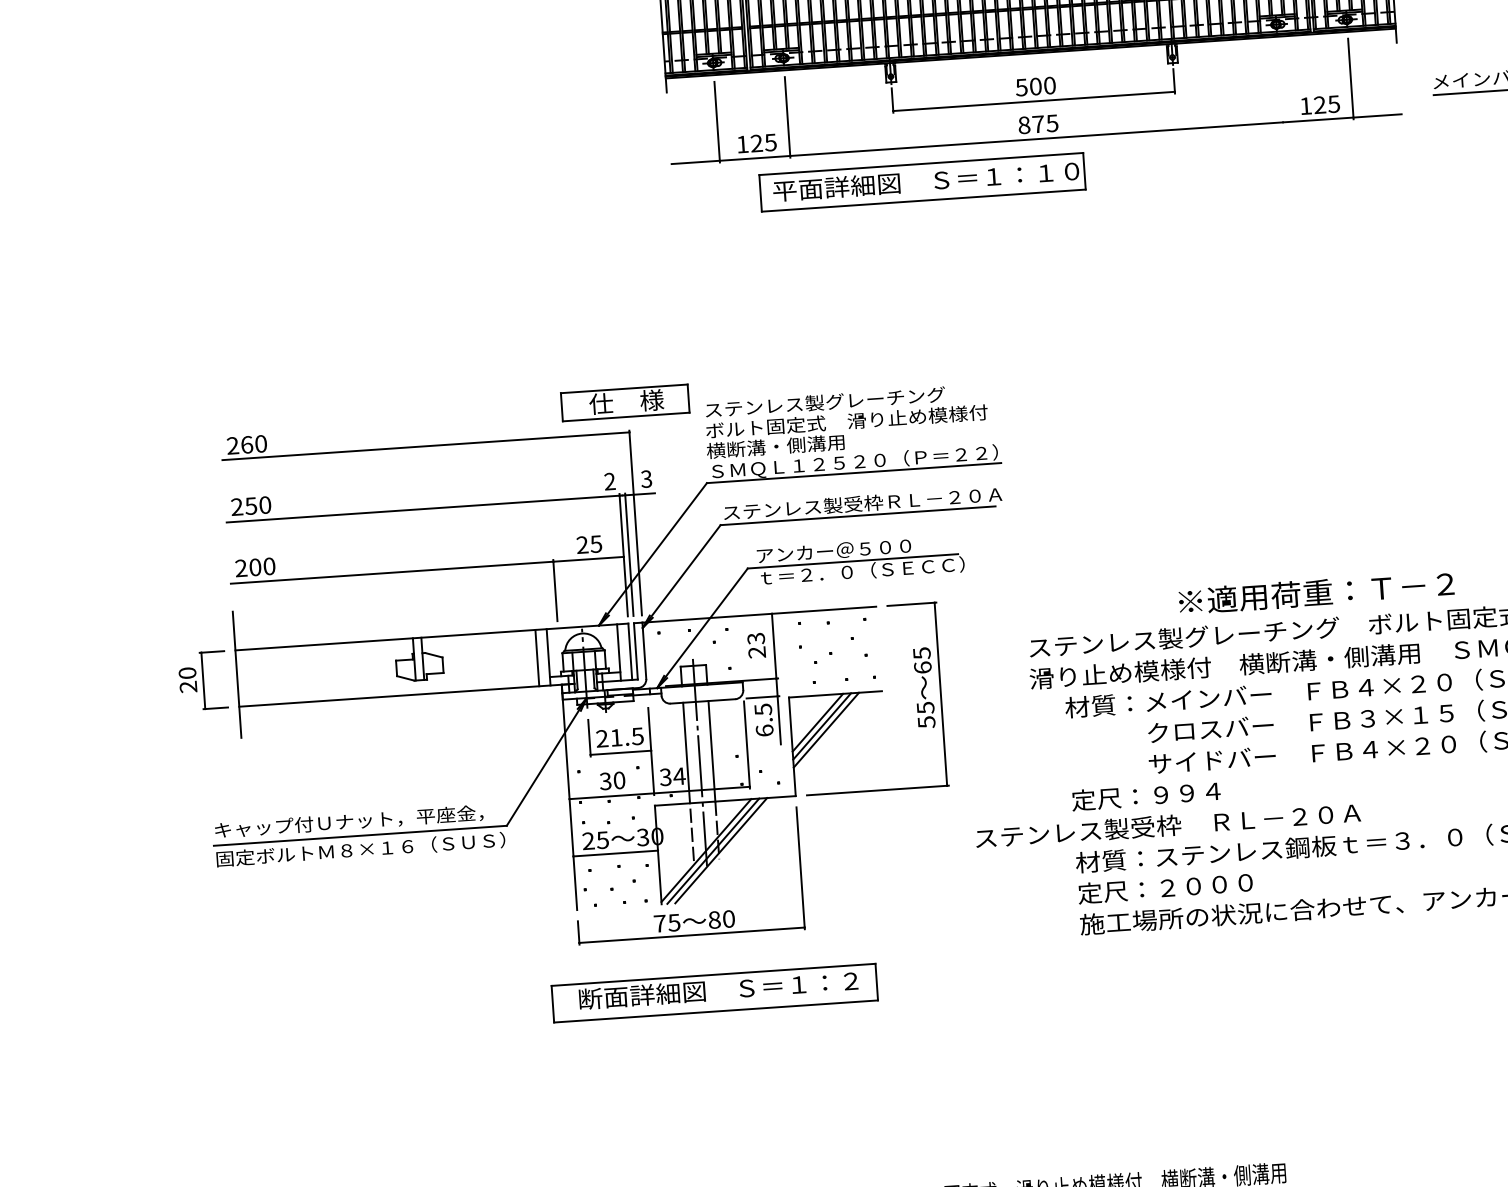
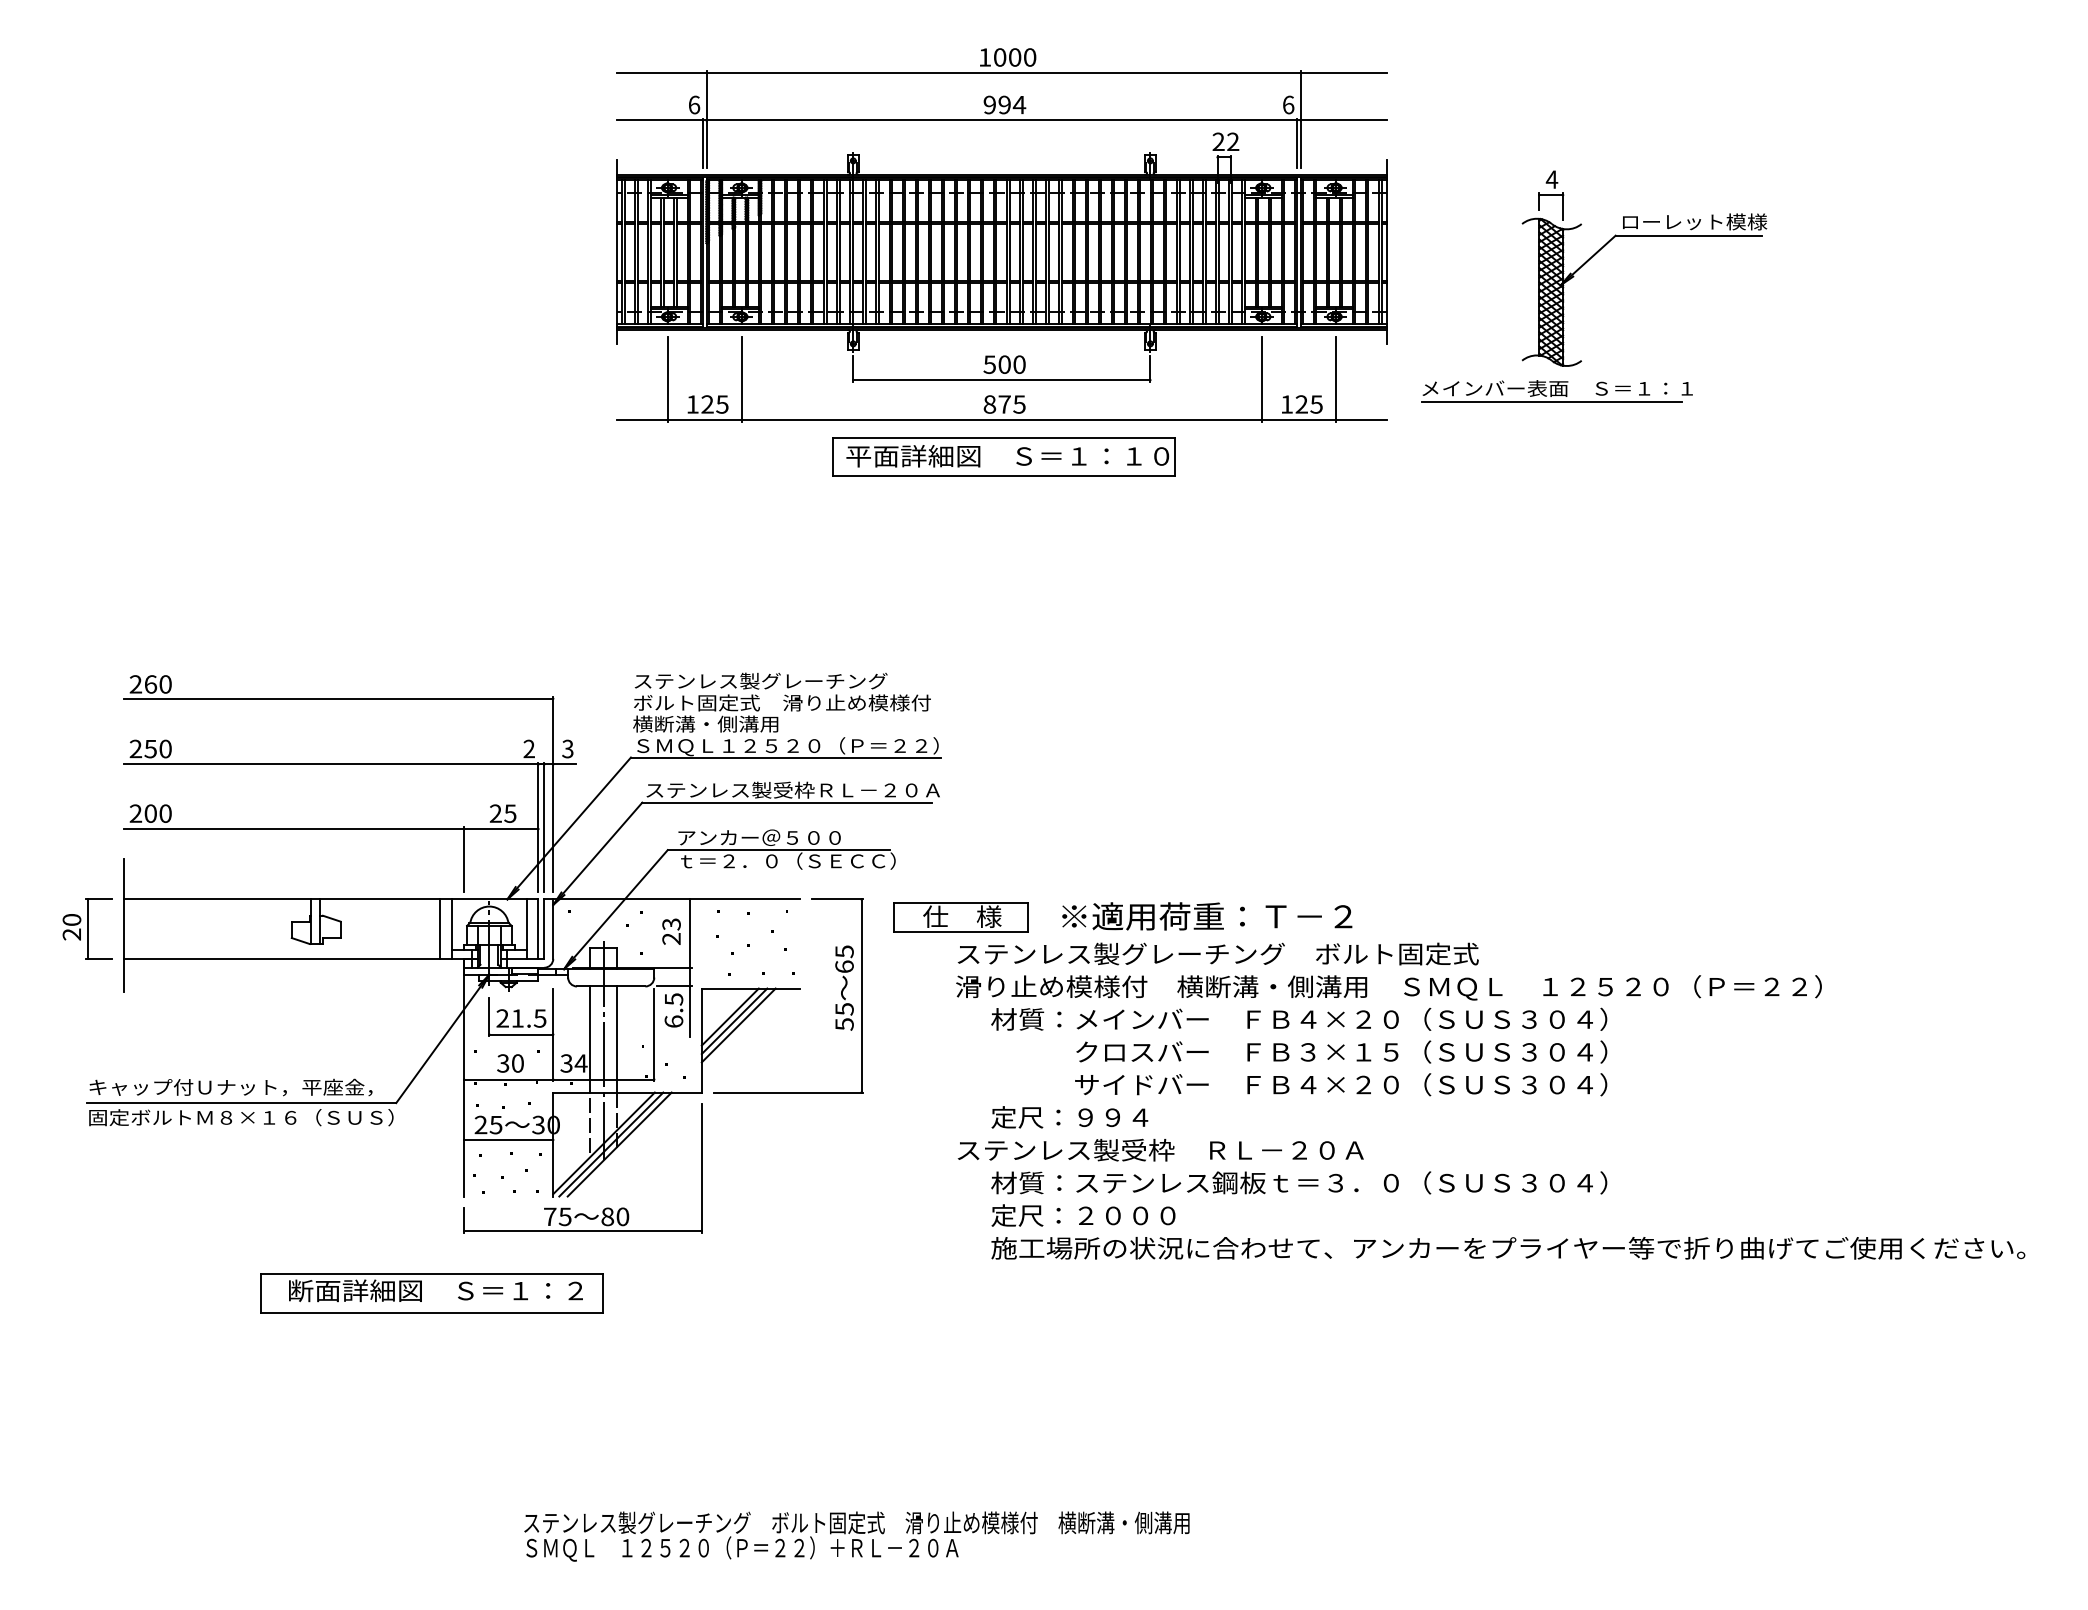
line: (1280, 83) -> (1261, 378), added
part: (922, 181) -> (1003, 456), moved
part: (624, 402) -> (960, 917), moved
text: (1316, 592) -> (1207, 916), moved
text: (1167, 824) -> (1160, 1149), moved
part: (714, 993) -> (431, 1293), moved

